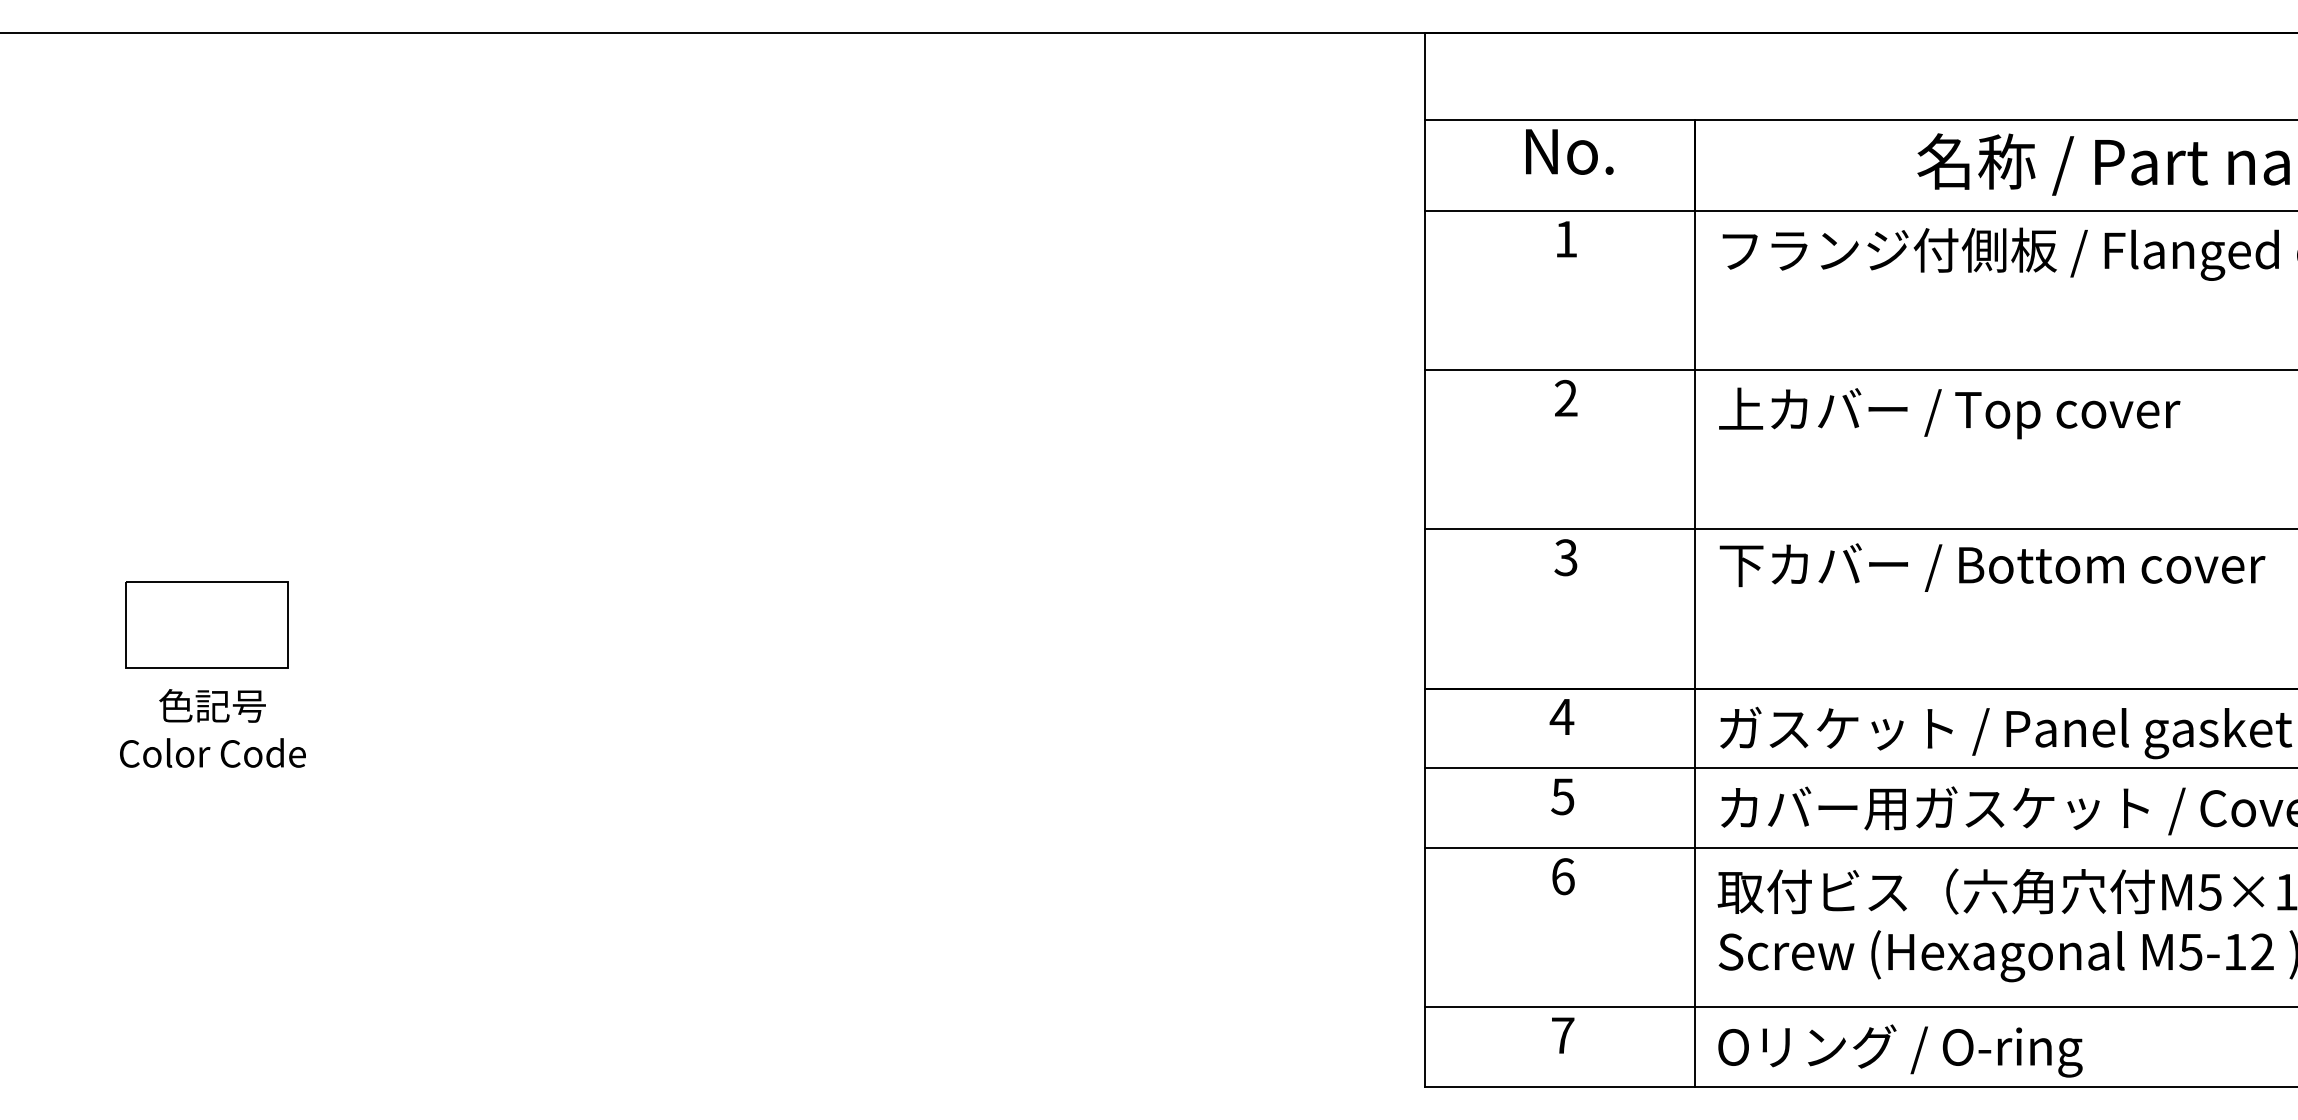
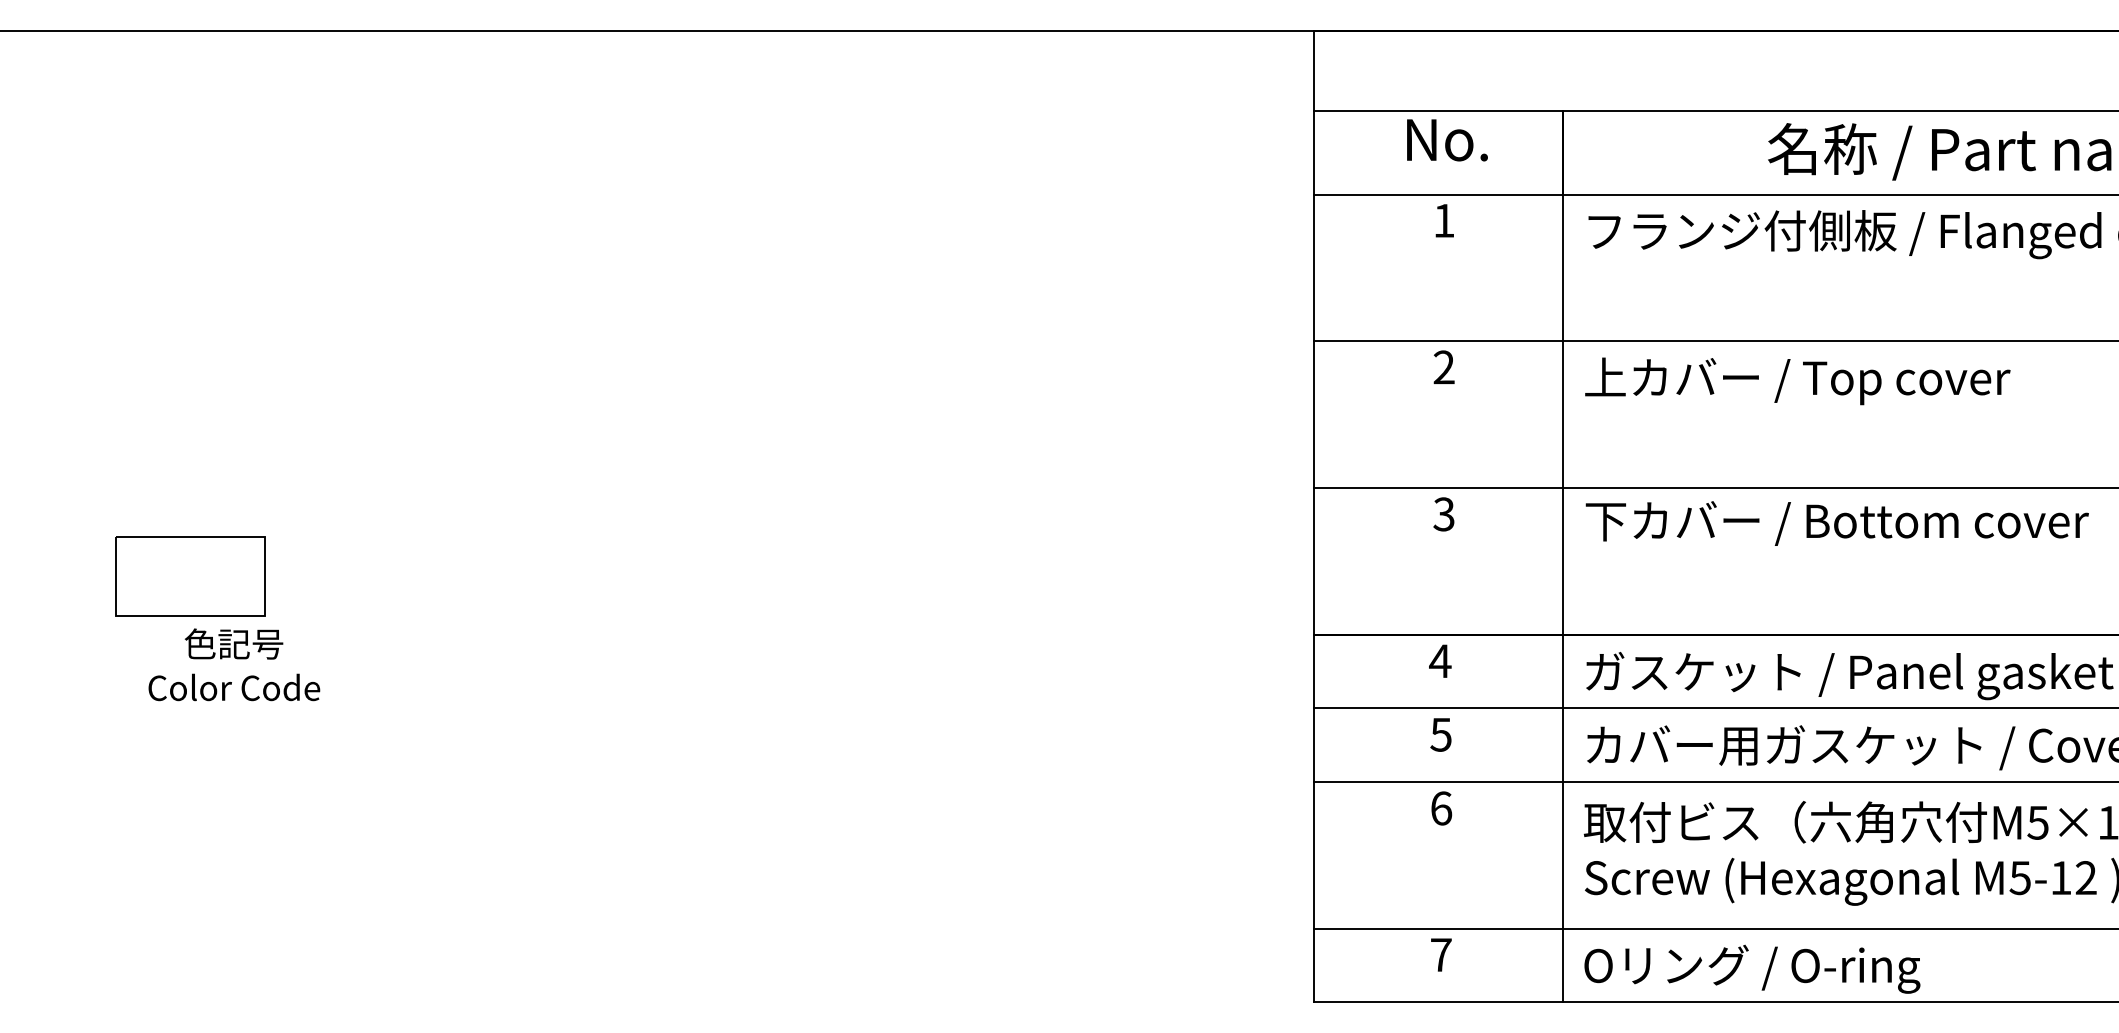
text: (213, 728) -> (234, 664), moved

